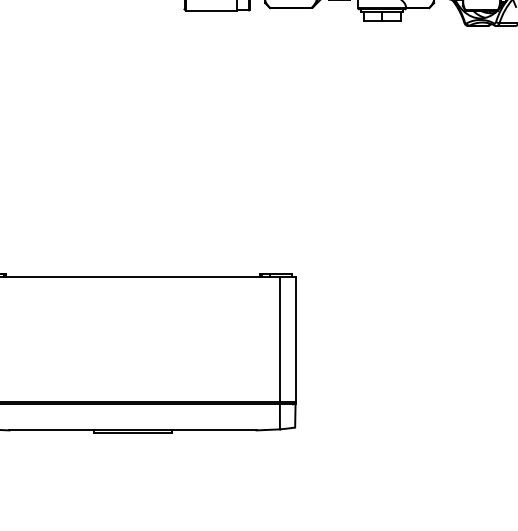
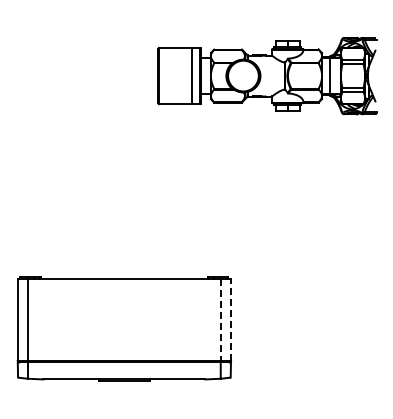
line: (279, 339) -> (220, 319), solid -> dashed
line: (294, 339) -> (230, 319), solid -> dashed

